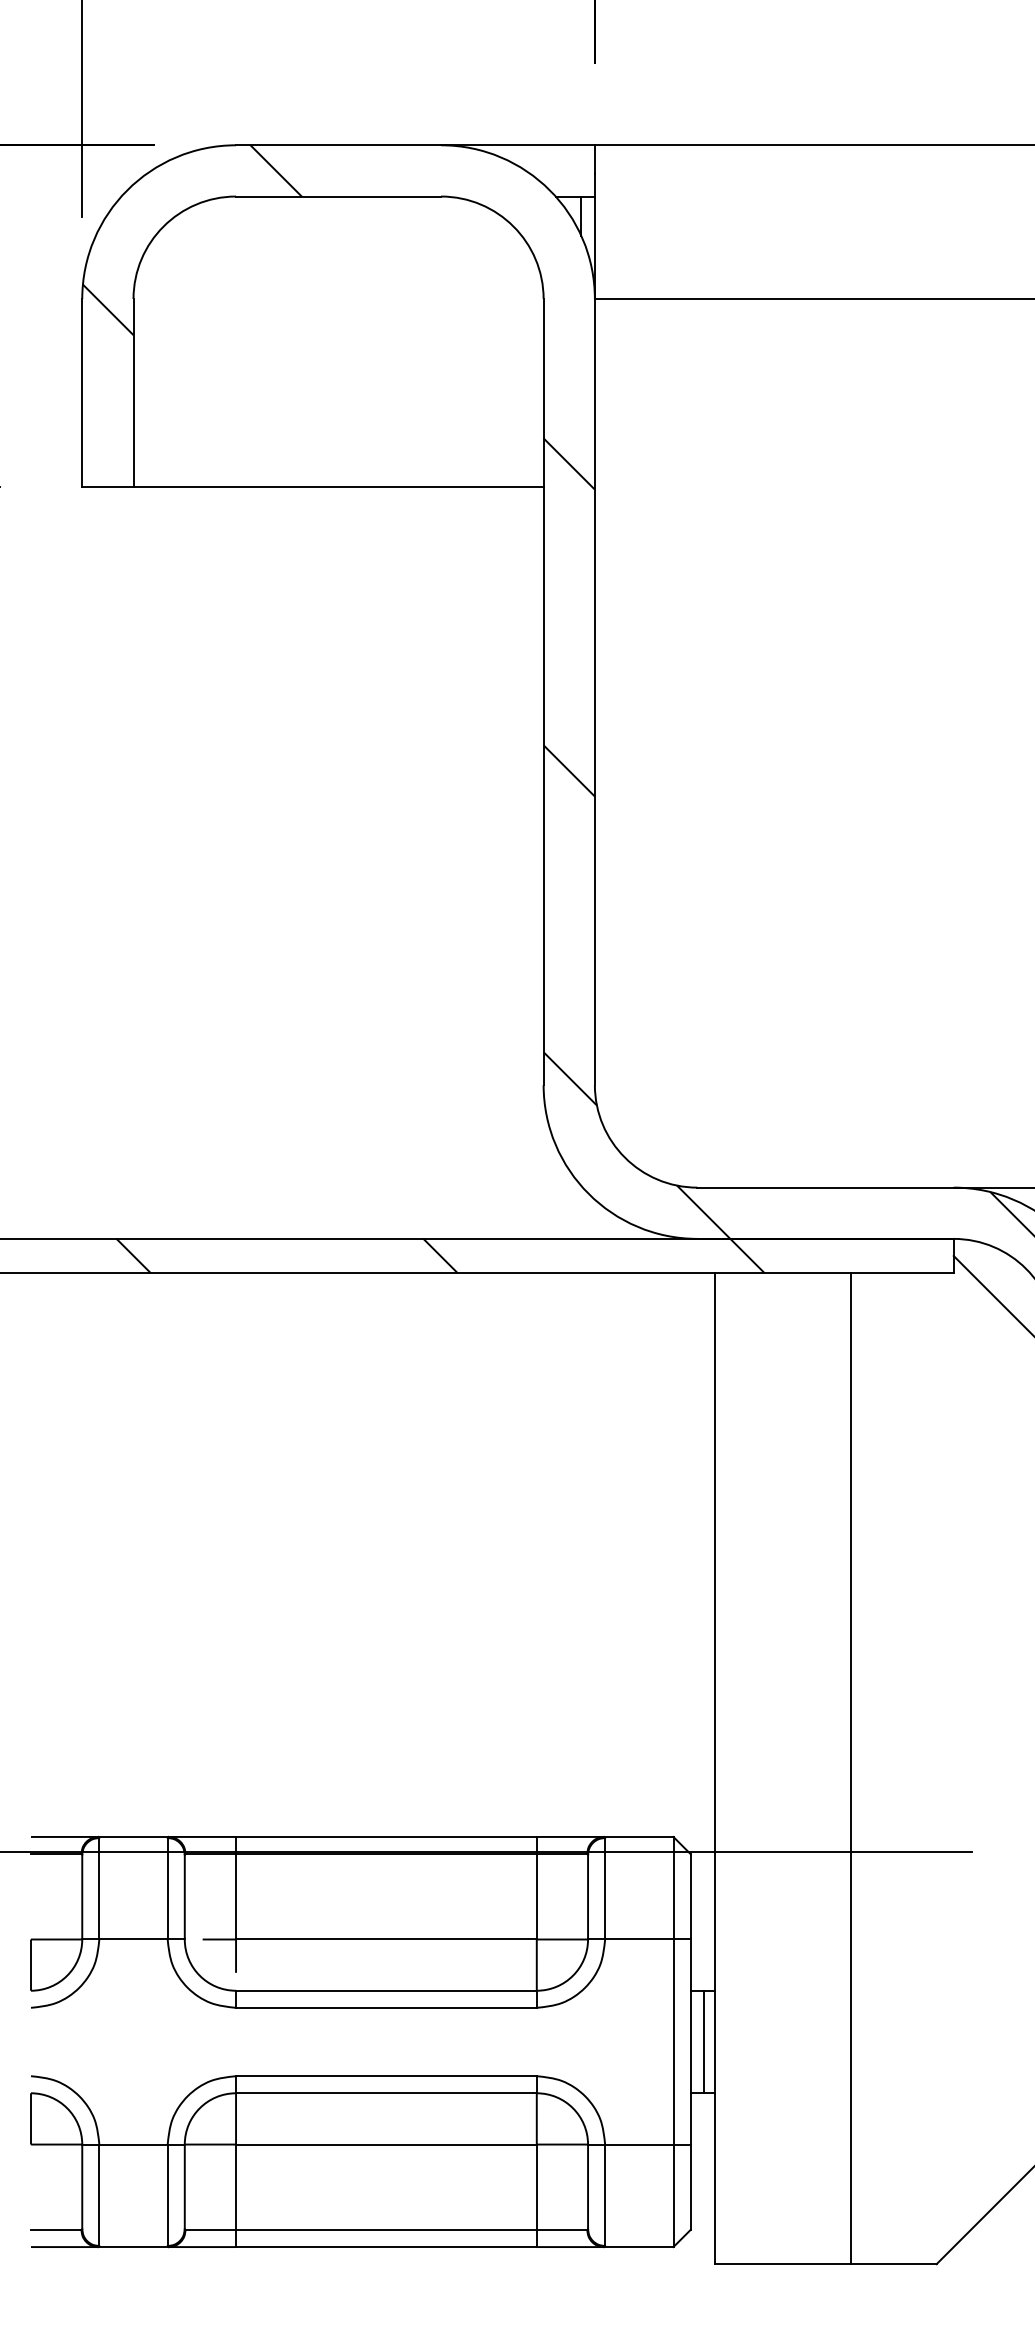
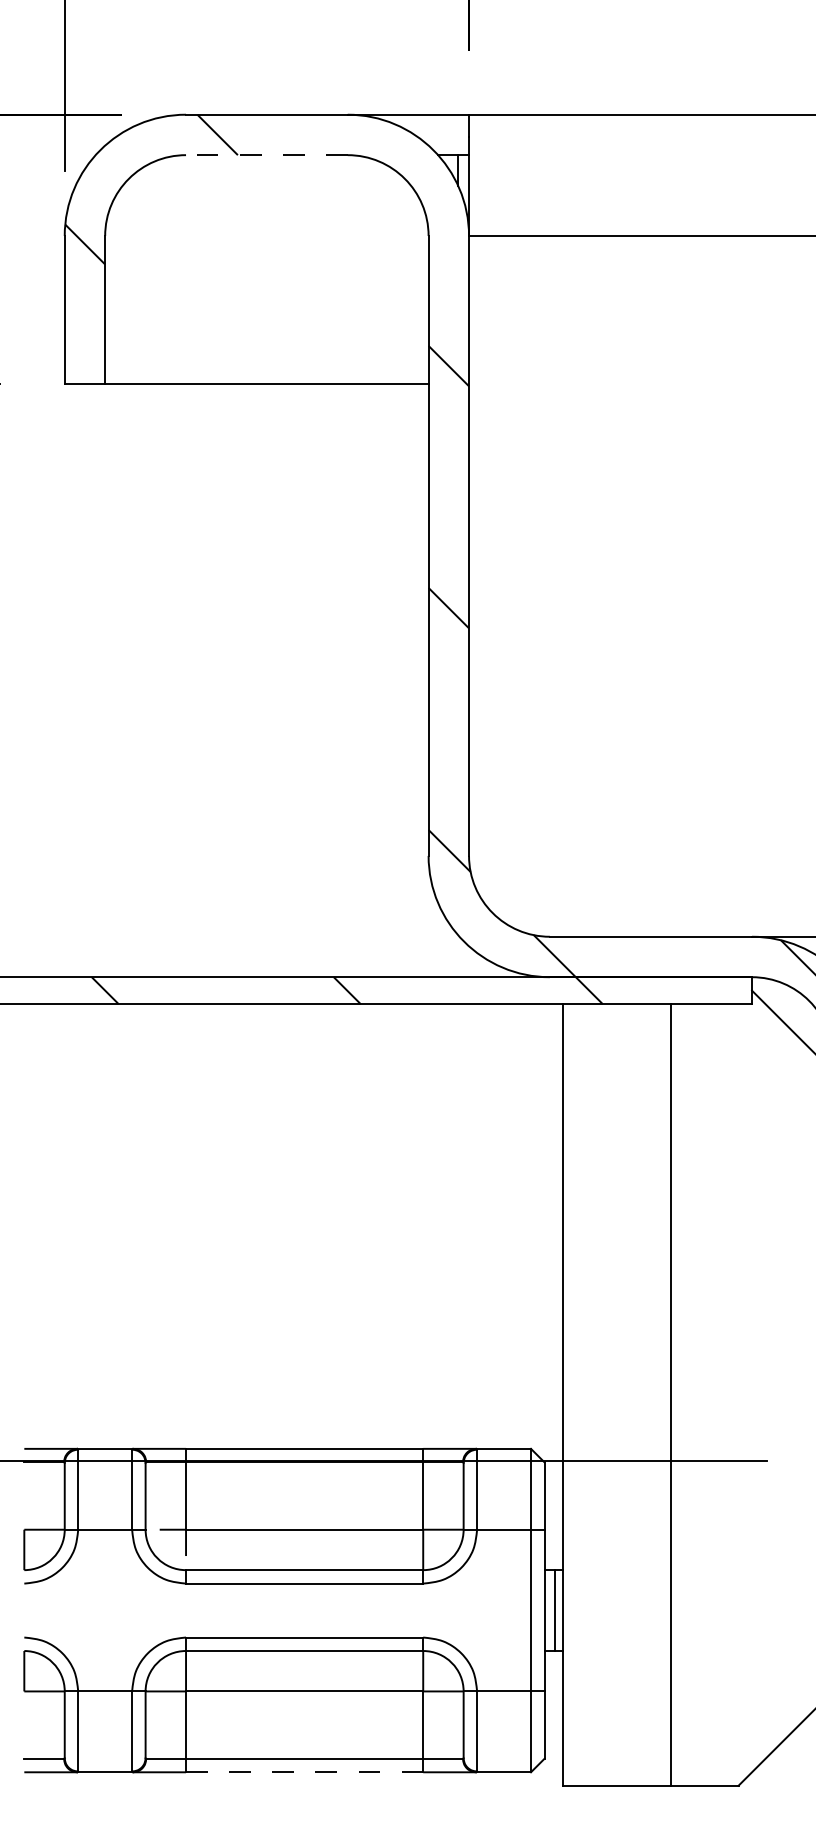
line: (338, 196) -> (266, 155), solid -> dashed
line: (386, 2247) -> (304, 1772), solid -> dashed

